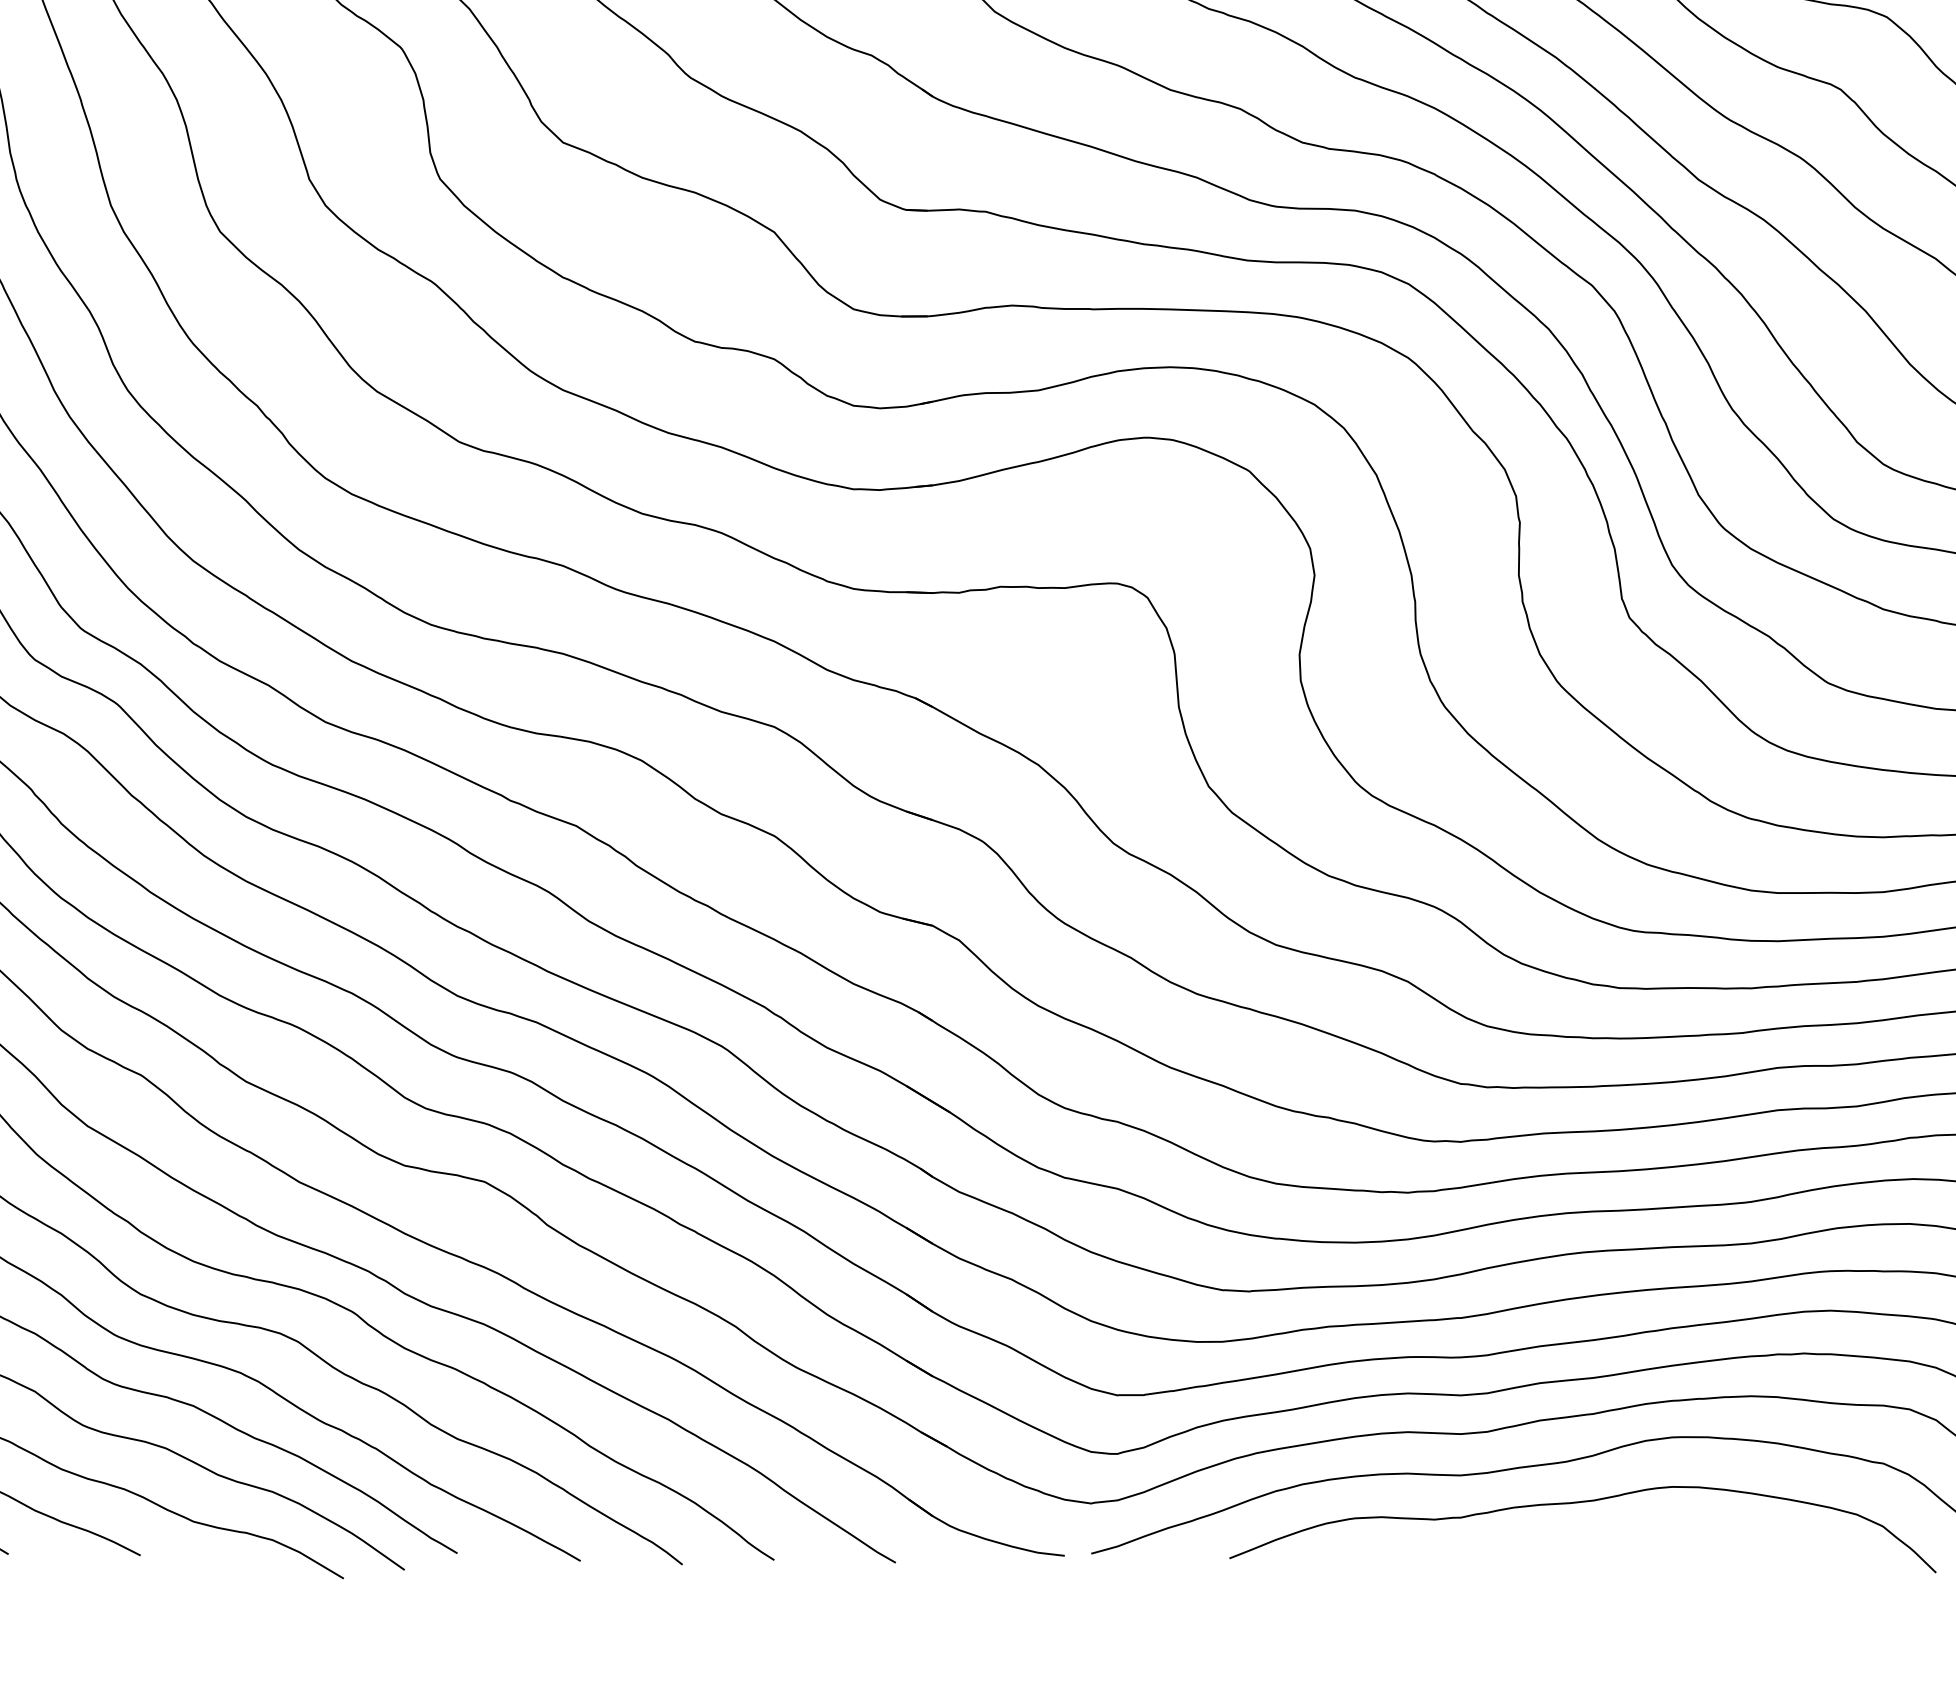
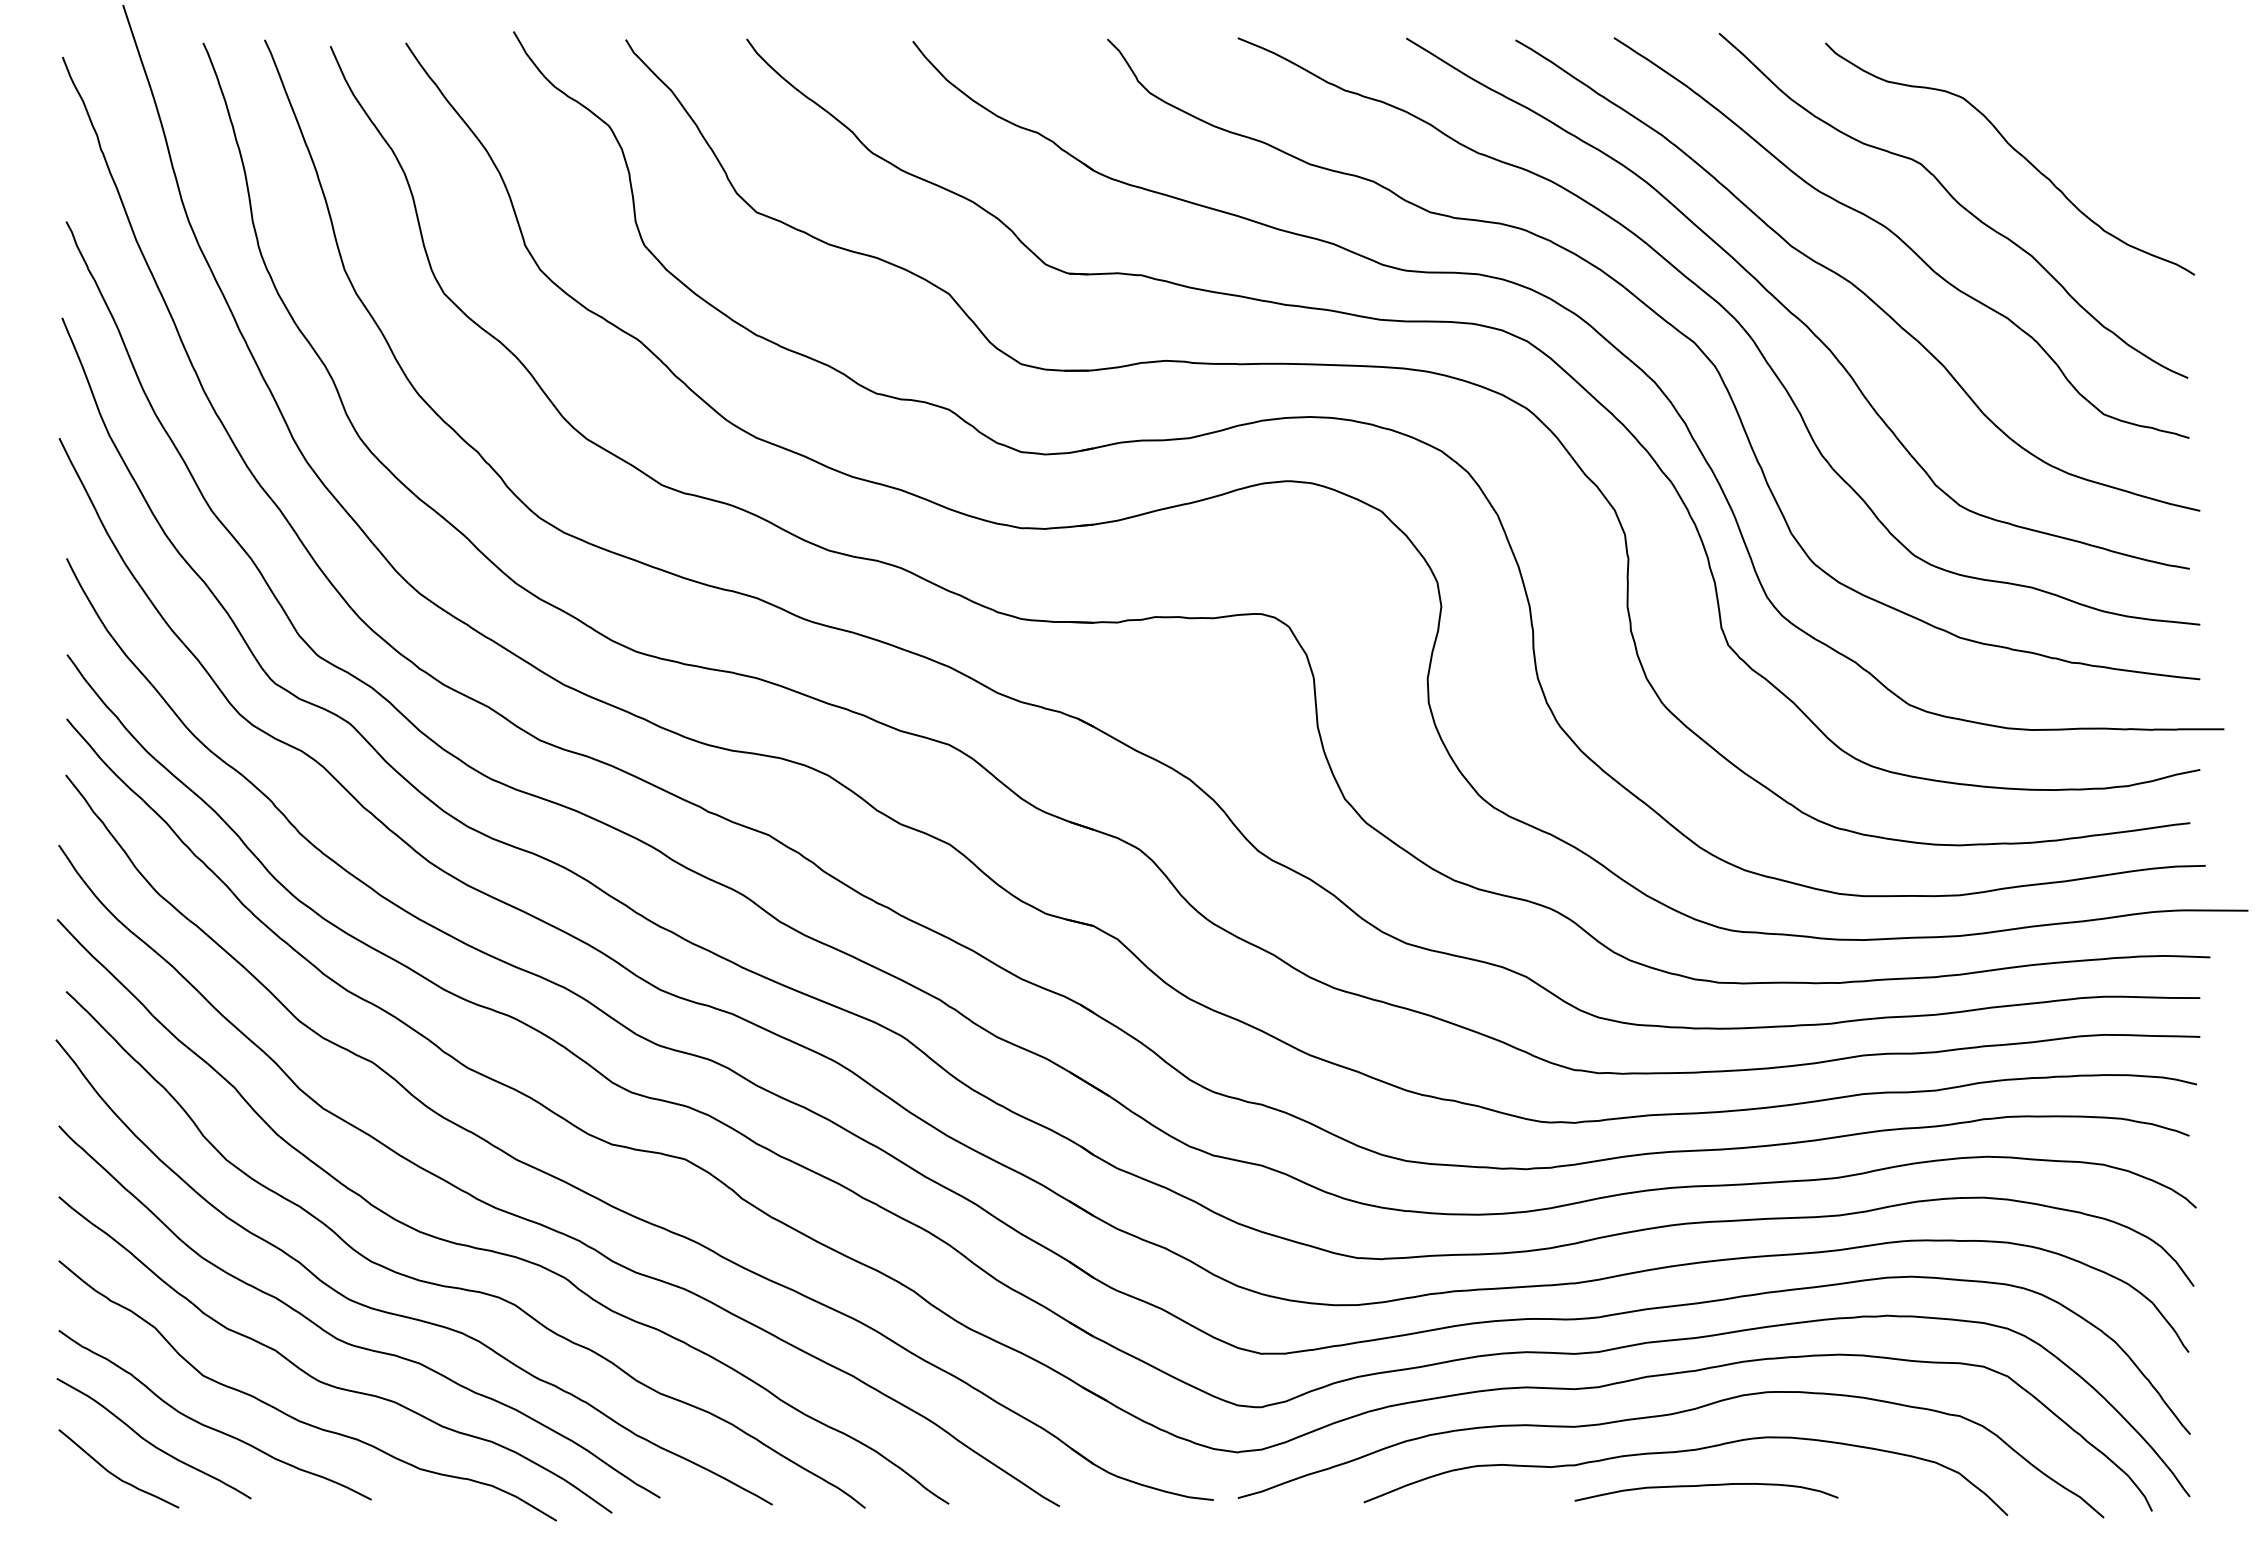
curve: (1605, 1540) -> (1706, 1486), added

